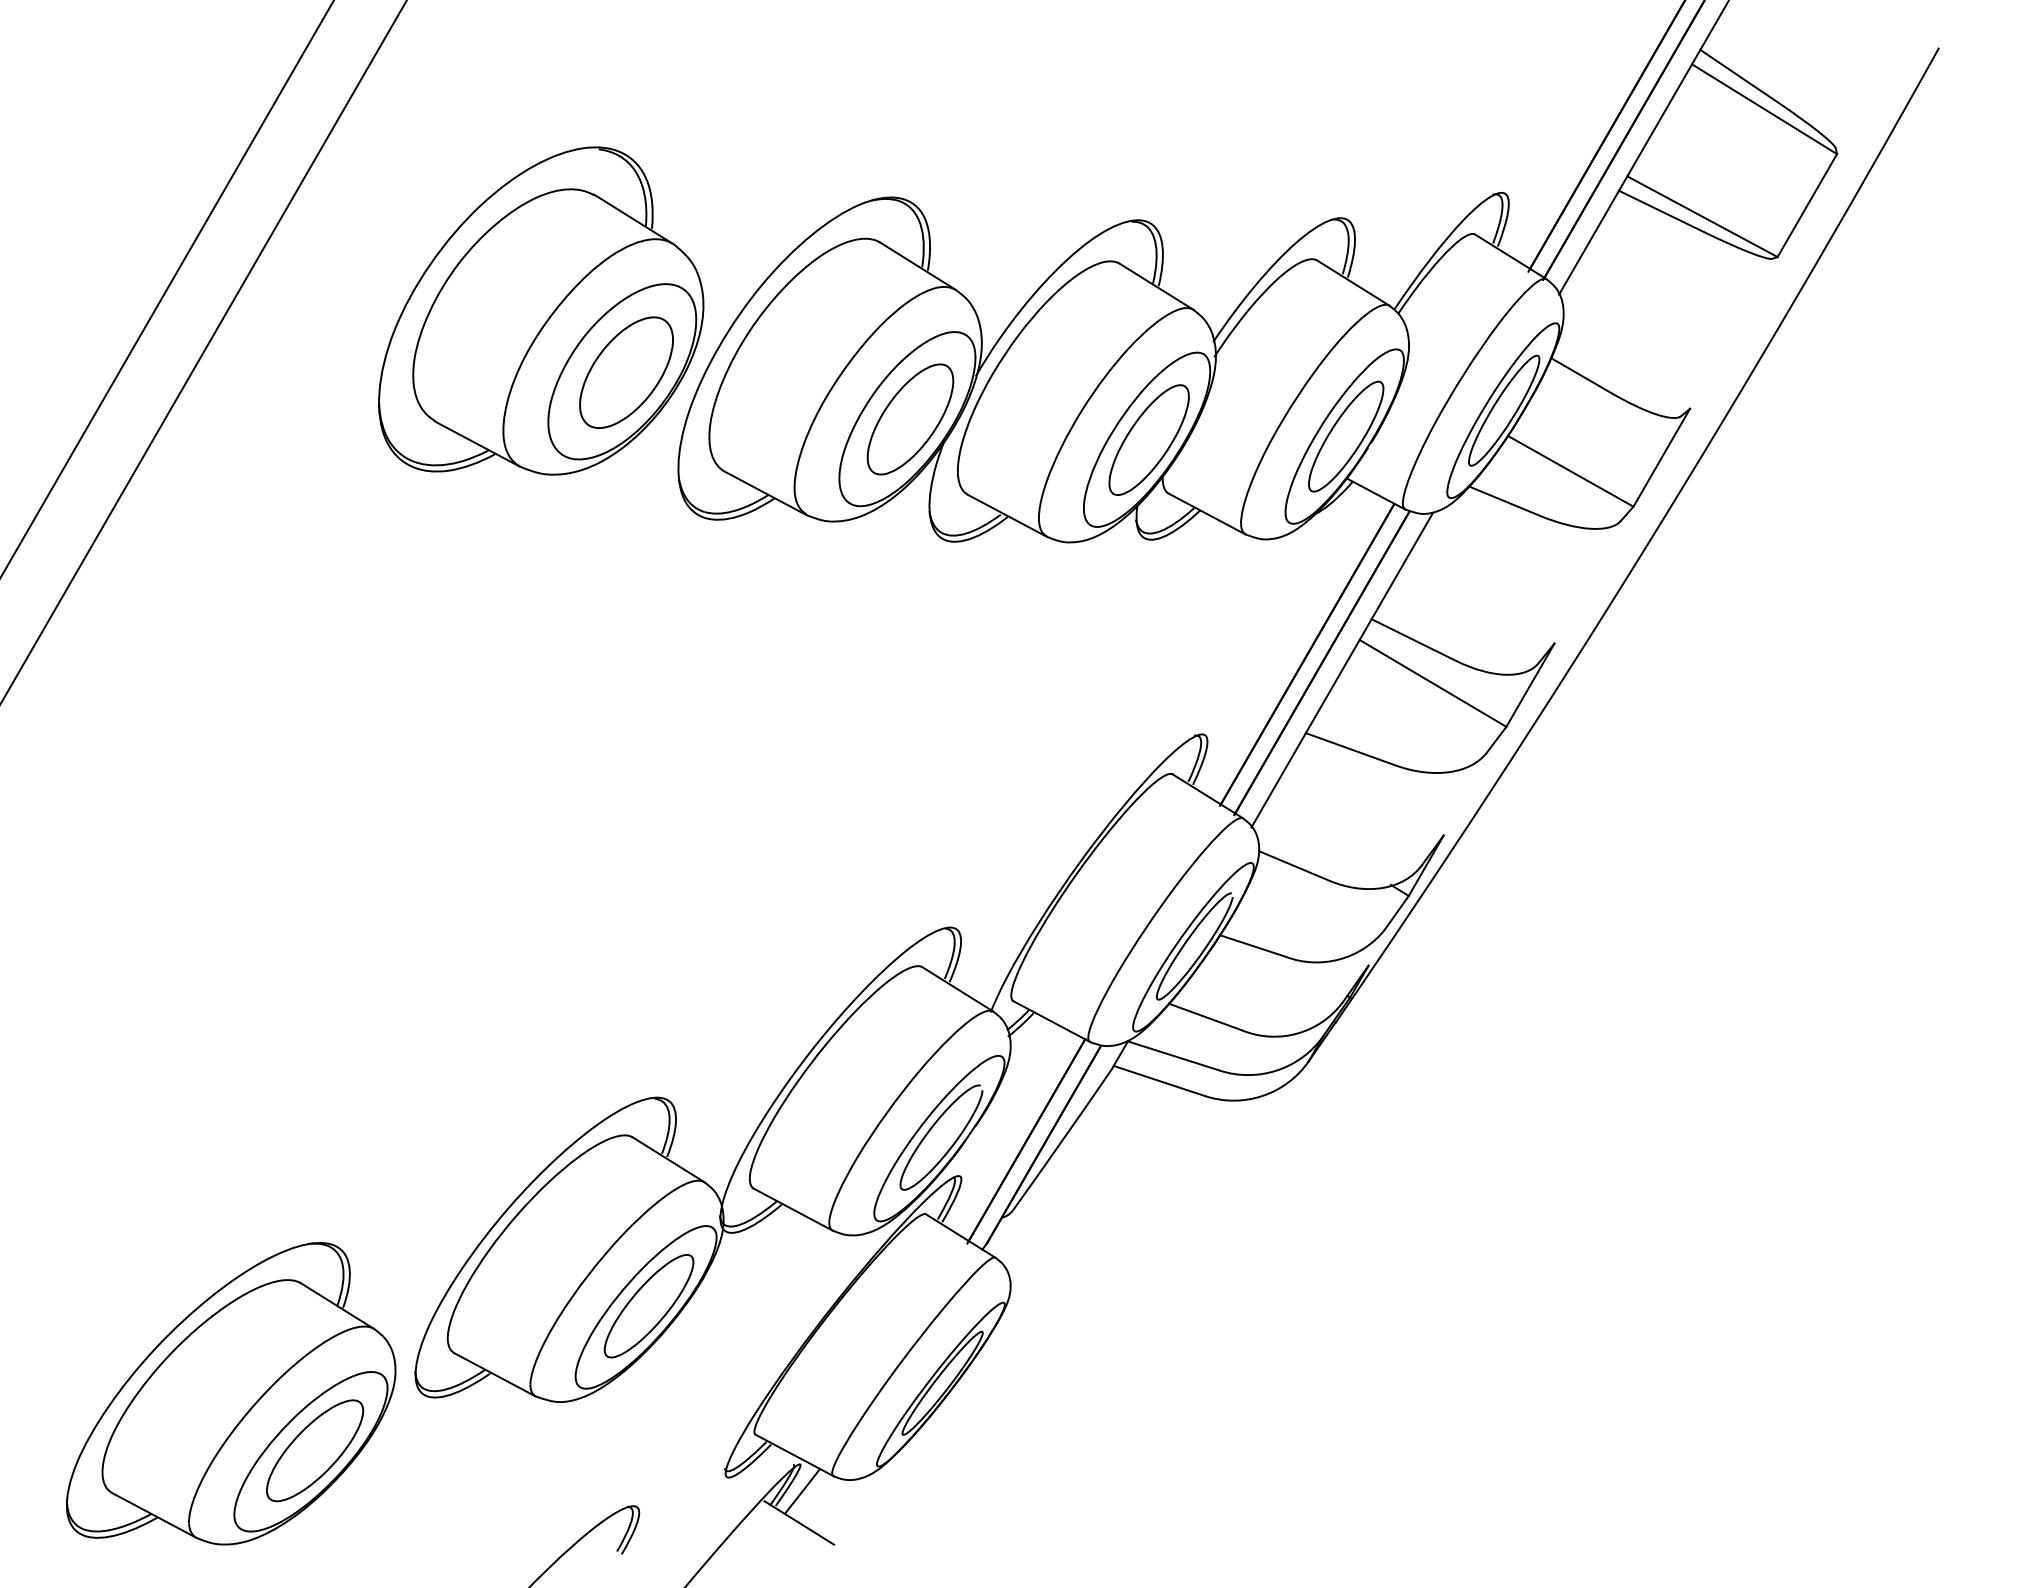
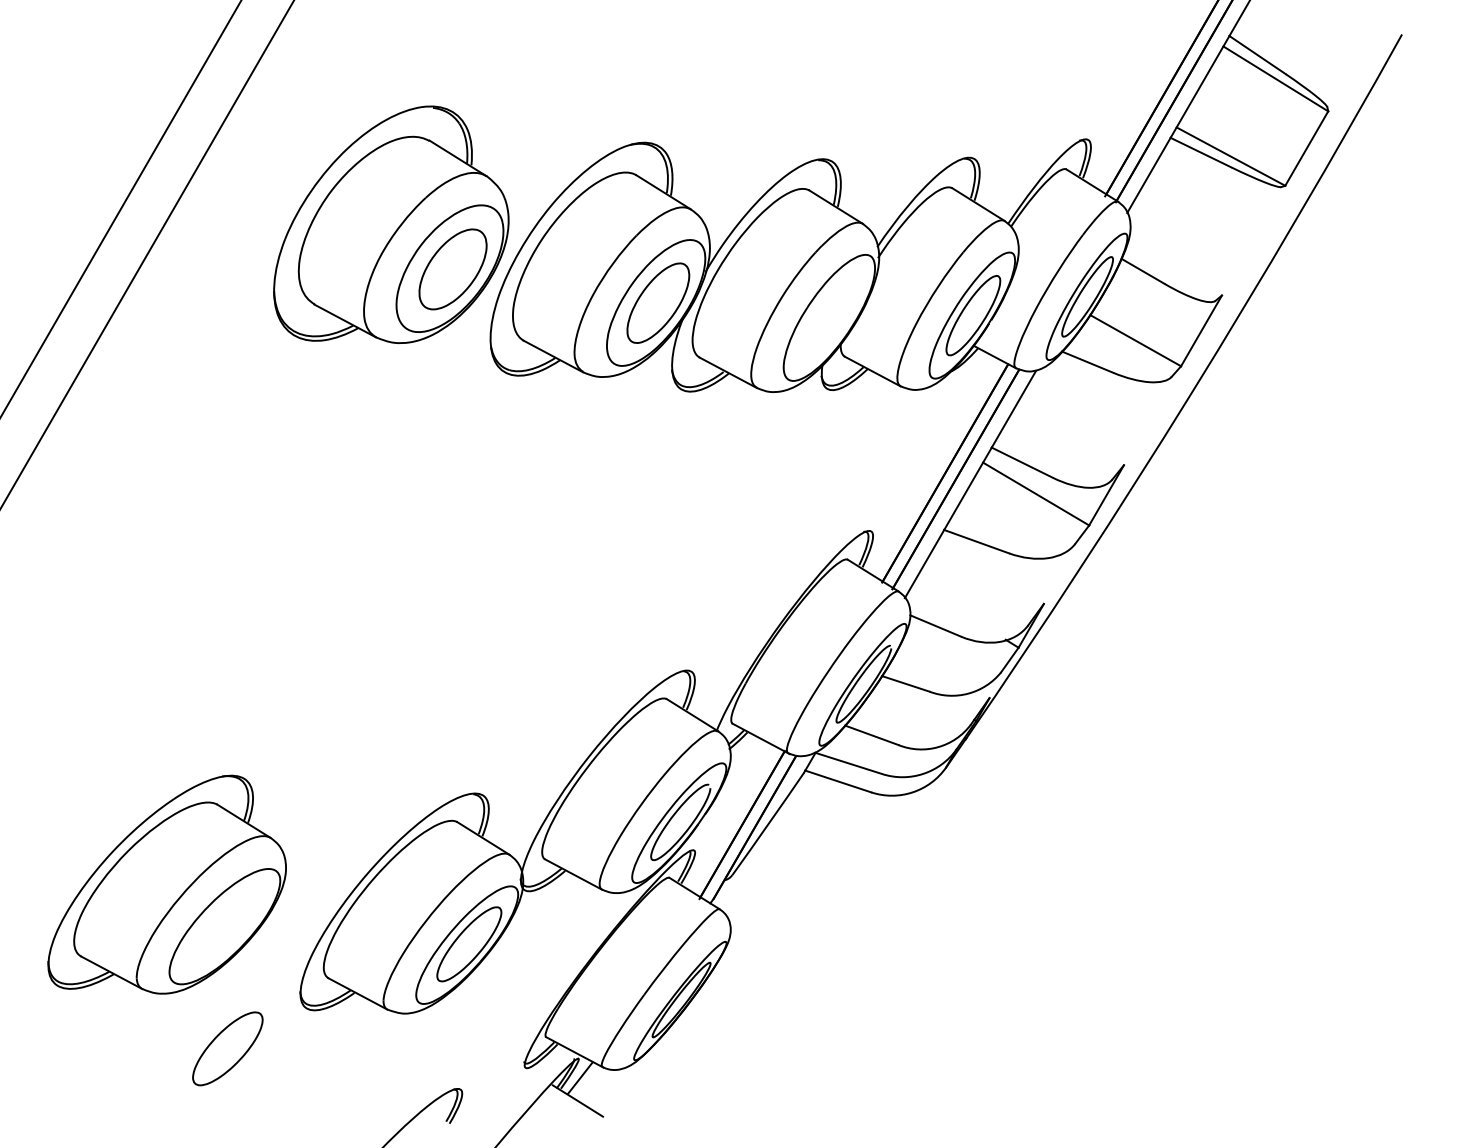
part: (1148, 439) -> (830, 317), removed
part: (231, 1393) -> (167, 884), moved

